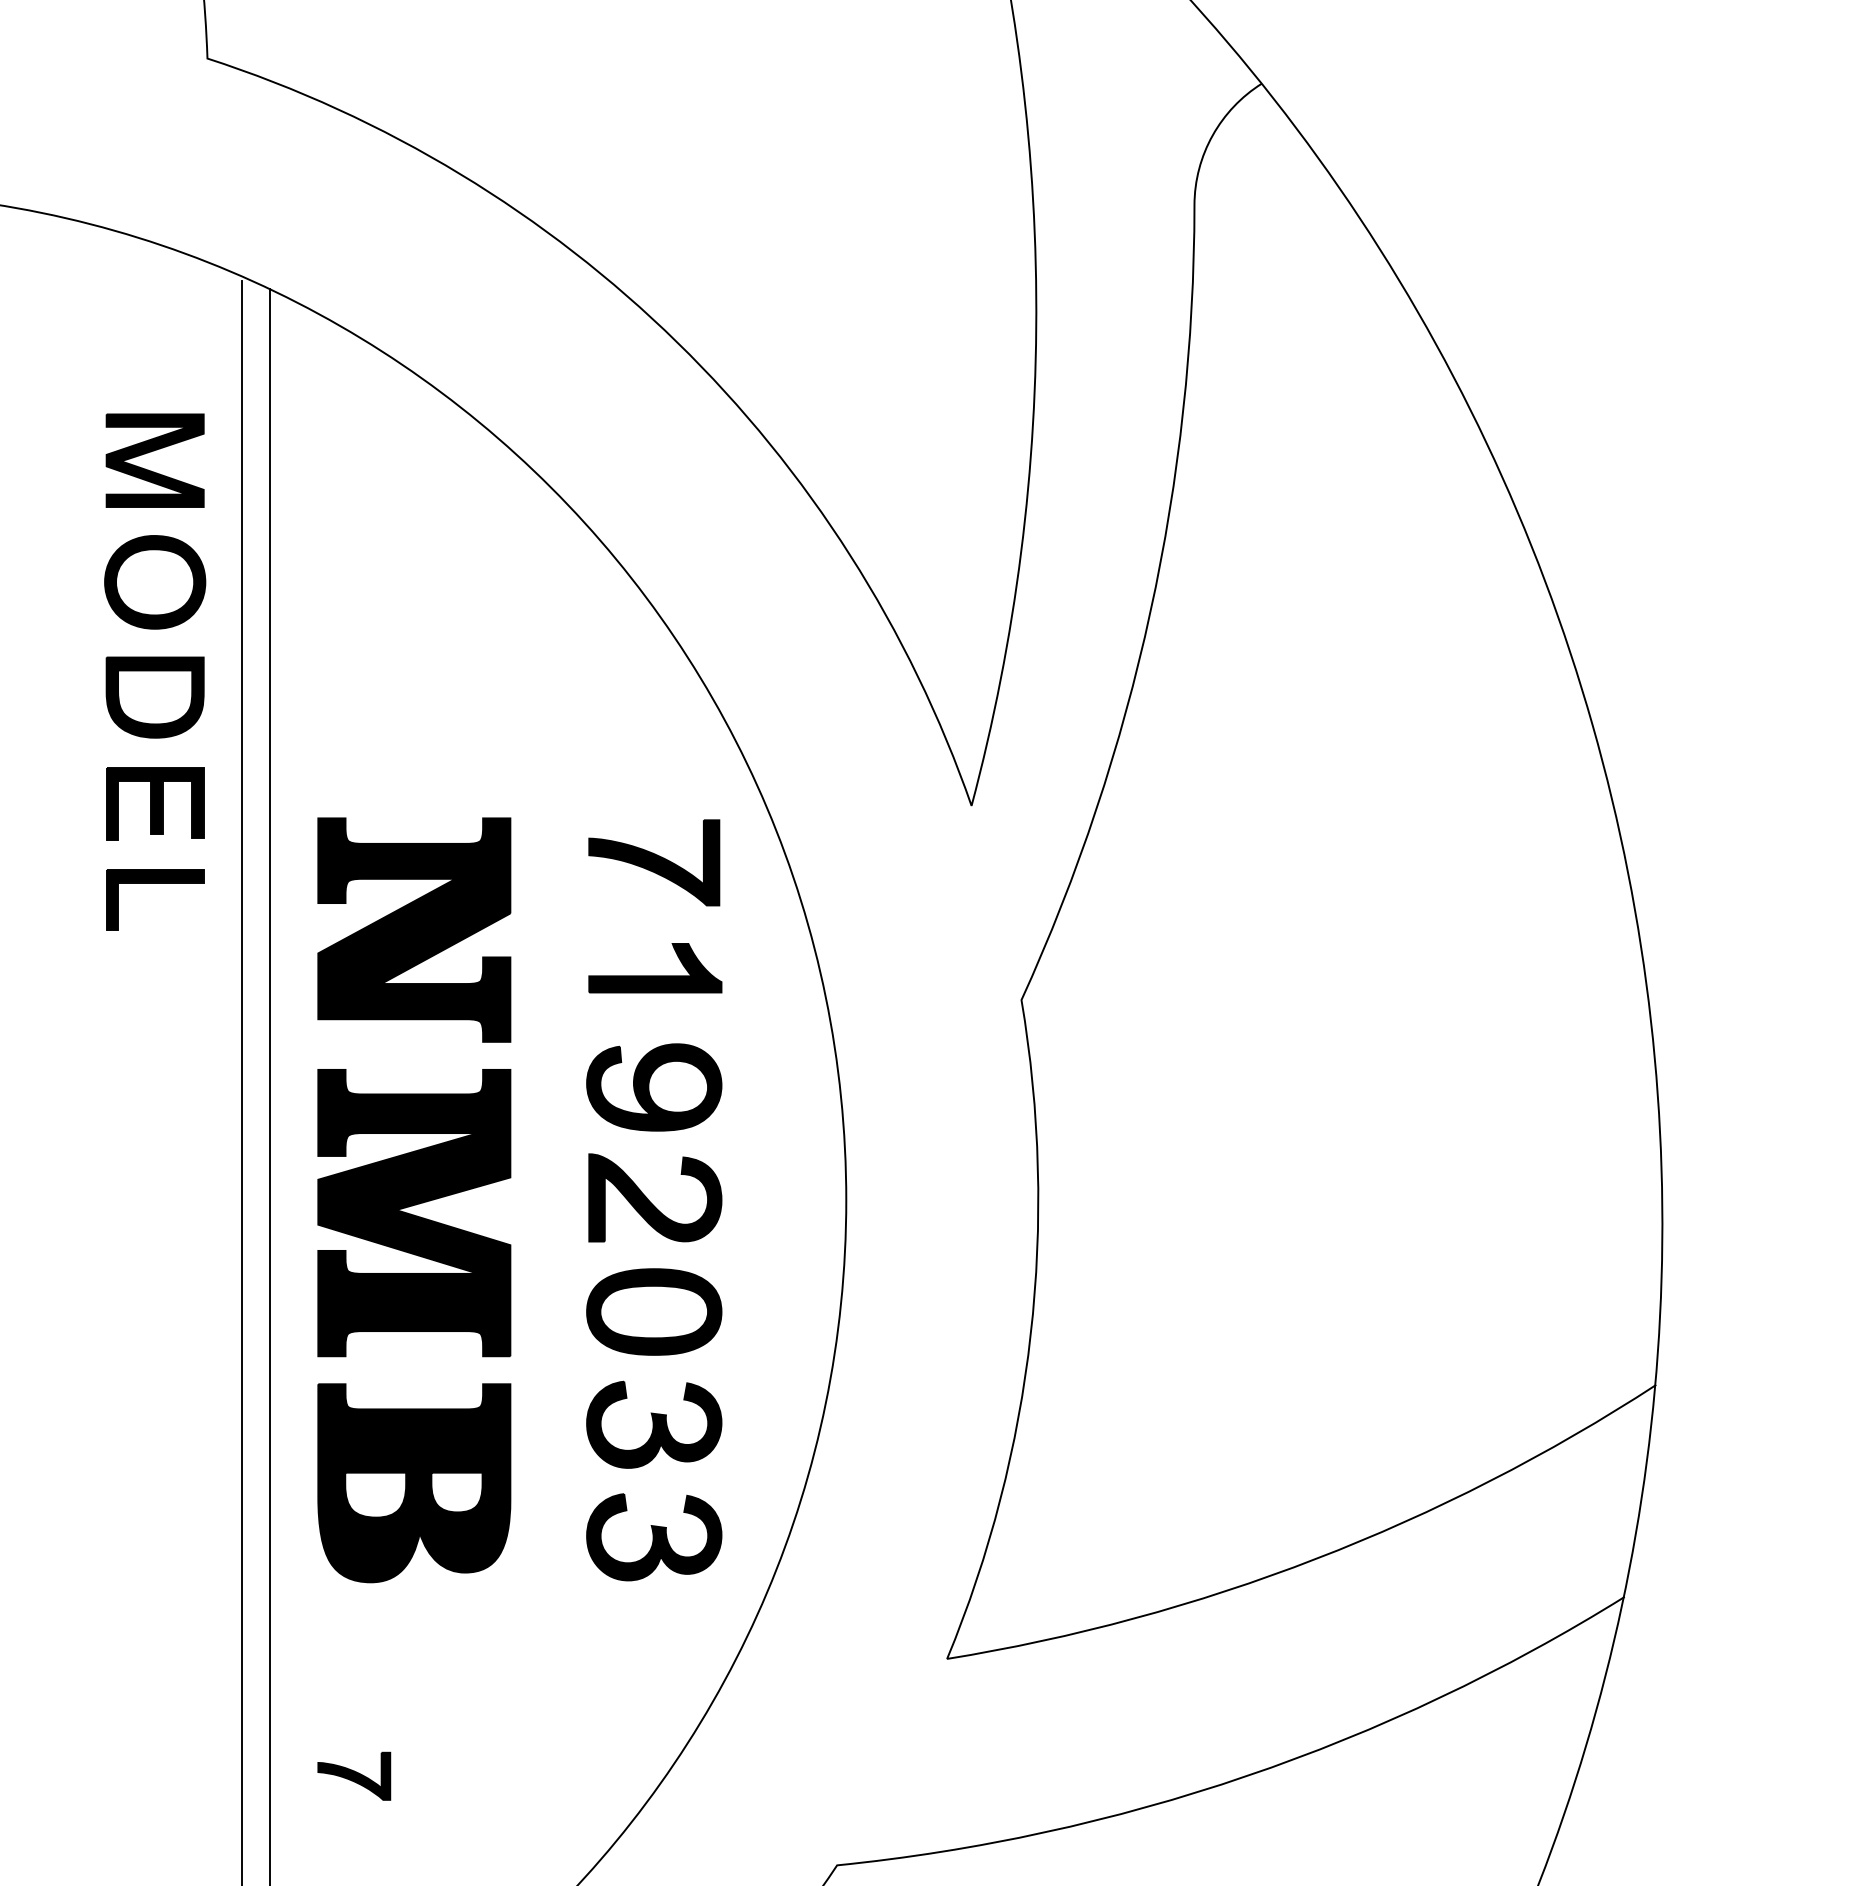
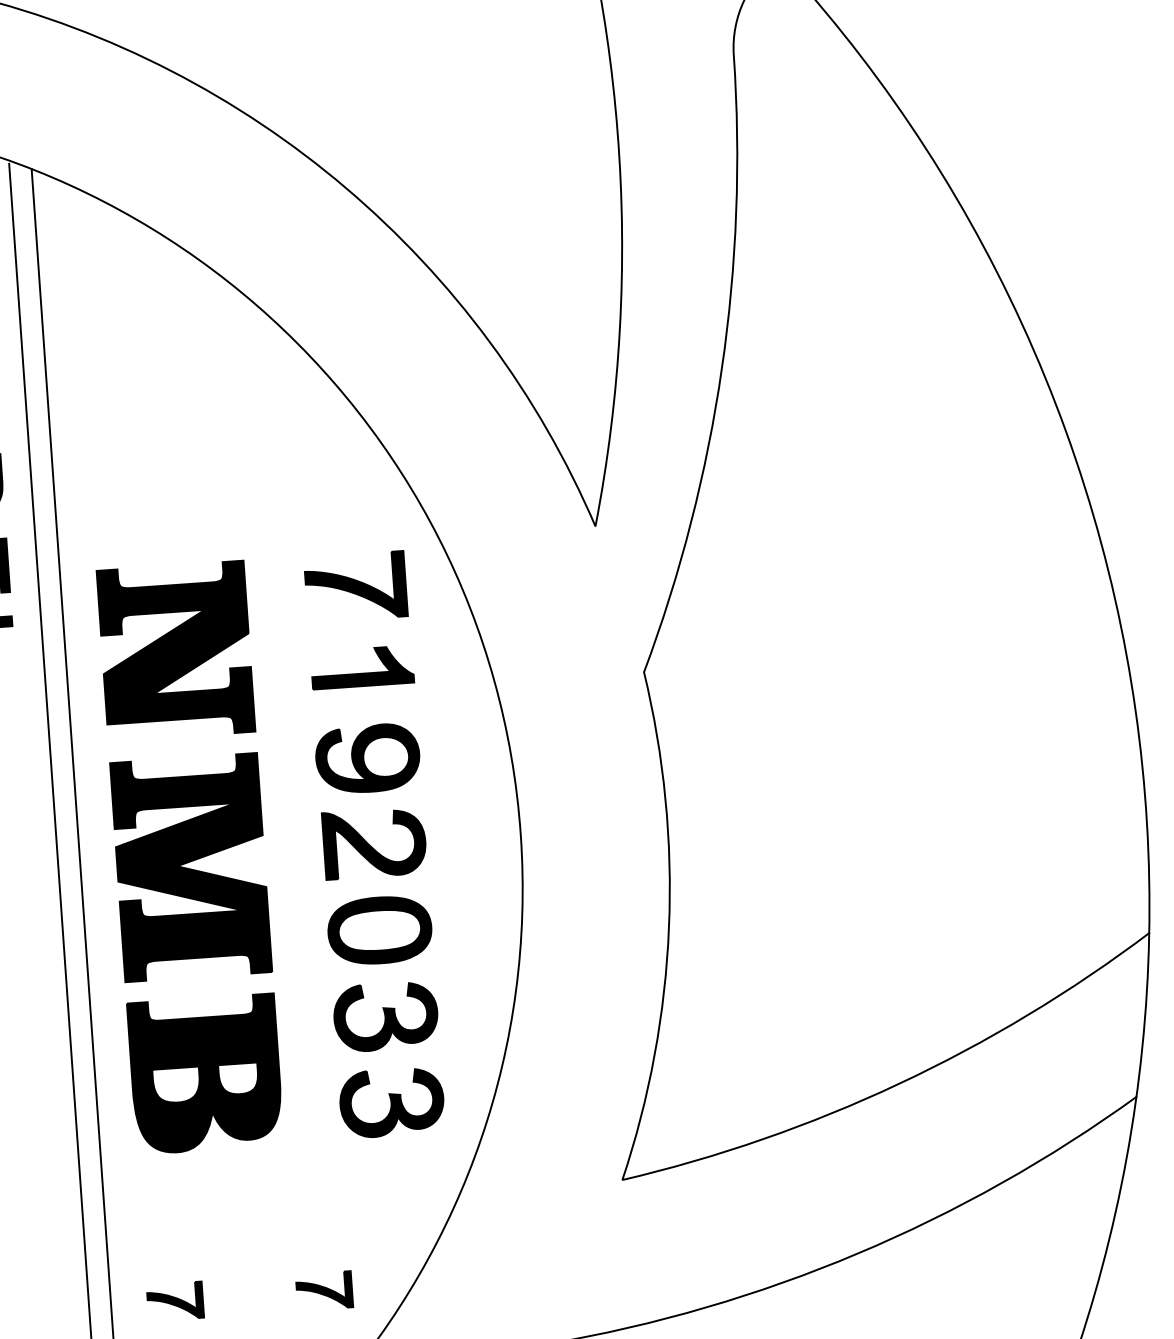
part: (549, 1775) -> (324, 1290), added

